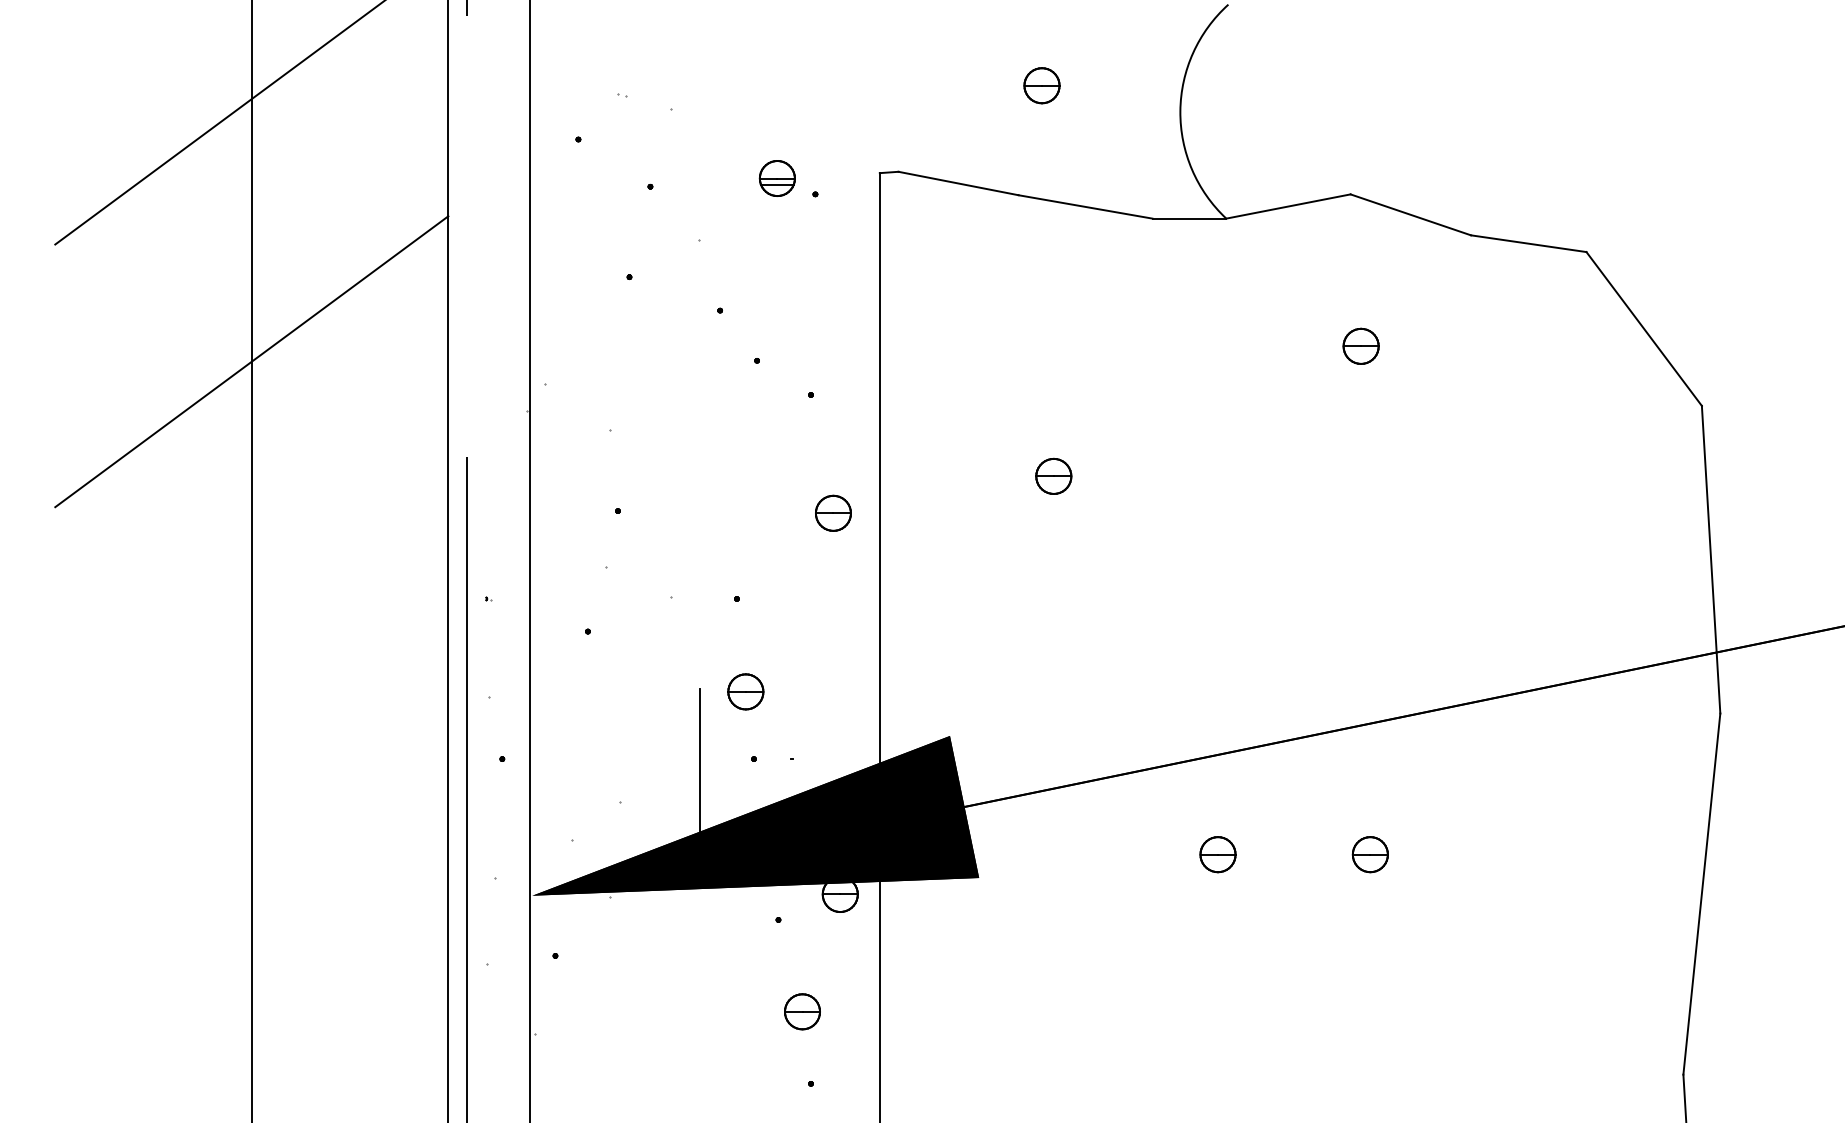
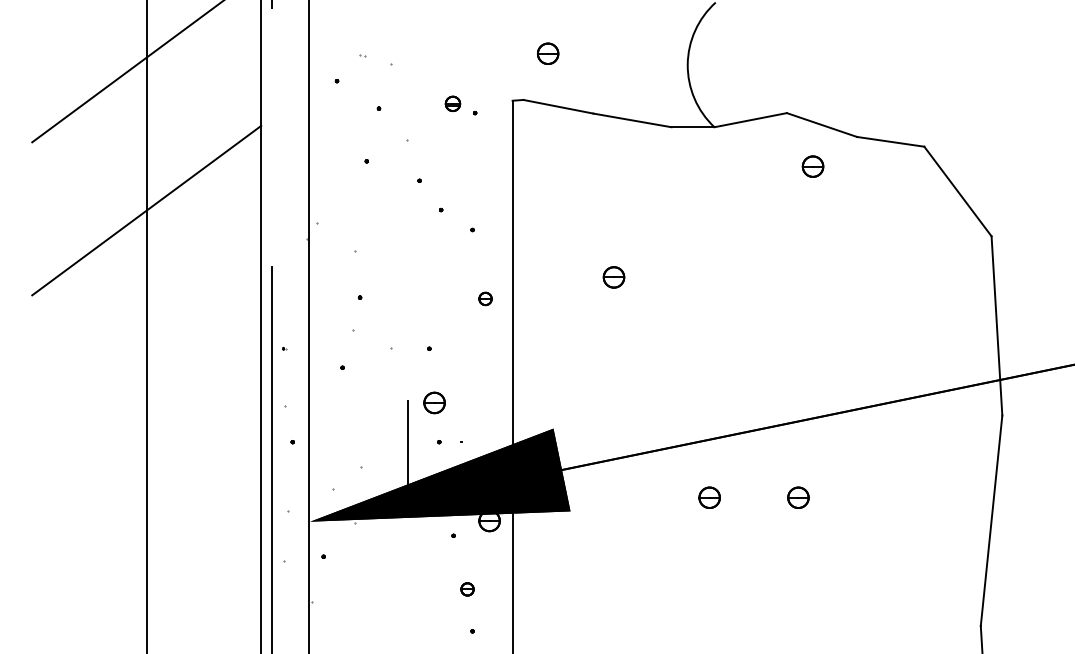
part: (1042, 85) -> (548, 53), moved
part: (776, 177) -> (452, 103), size x0.7
part: (1360, 346) -> (812, 166), moved
part: (833, 512) -> (485, 298), size x0.6
part: (802, 1012) -> (467, 589), size x0.6

